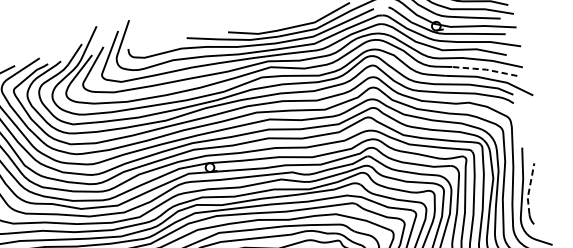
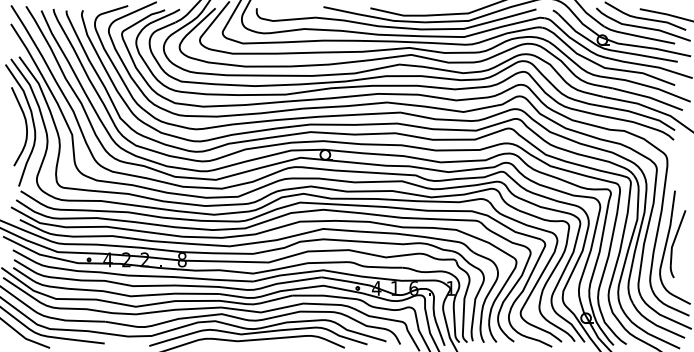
line: (485, 69) -> (648, 97), dashed -> solid
line: (529, 189) -> (675, 238), dashed -> solid

